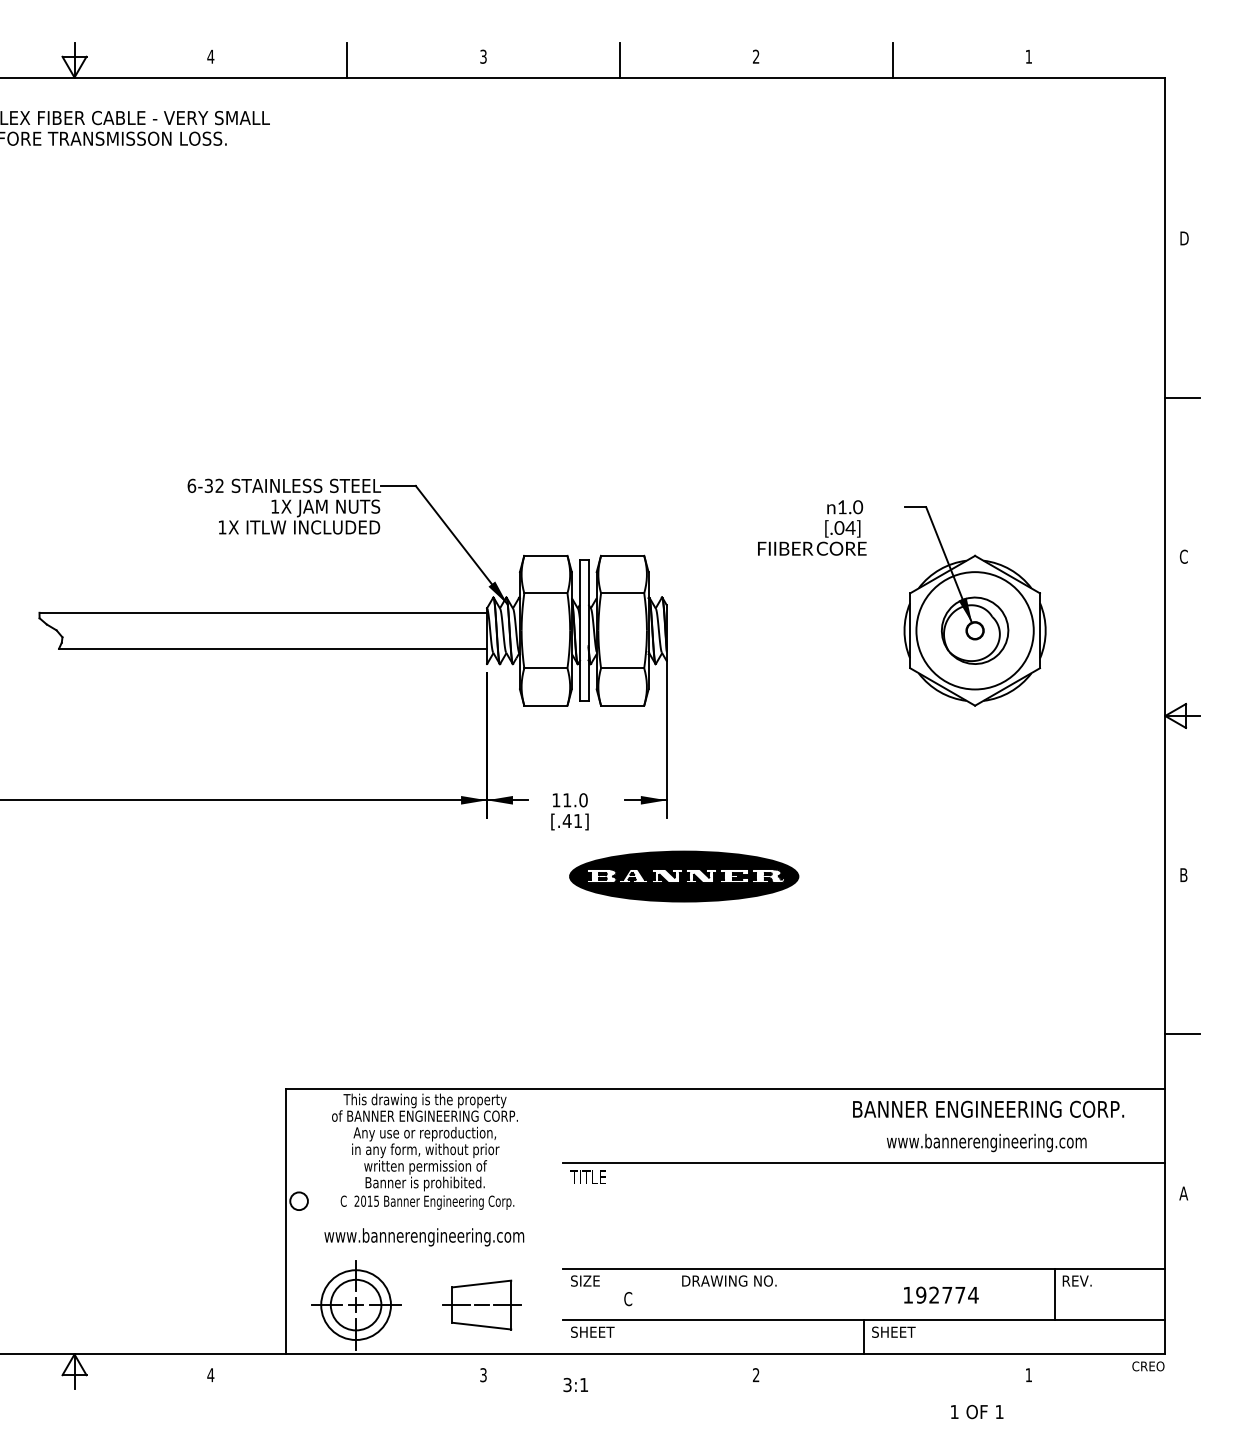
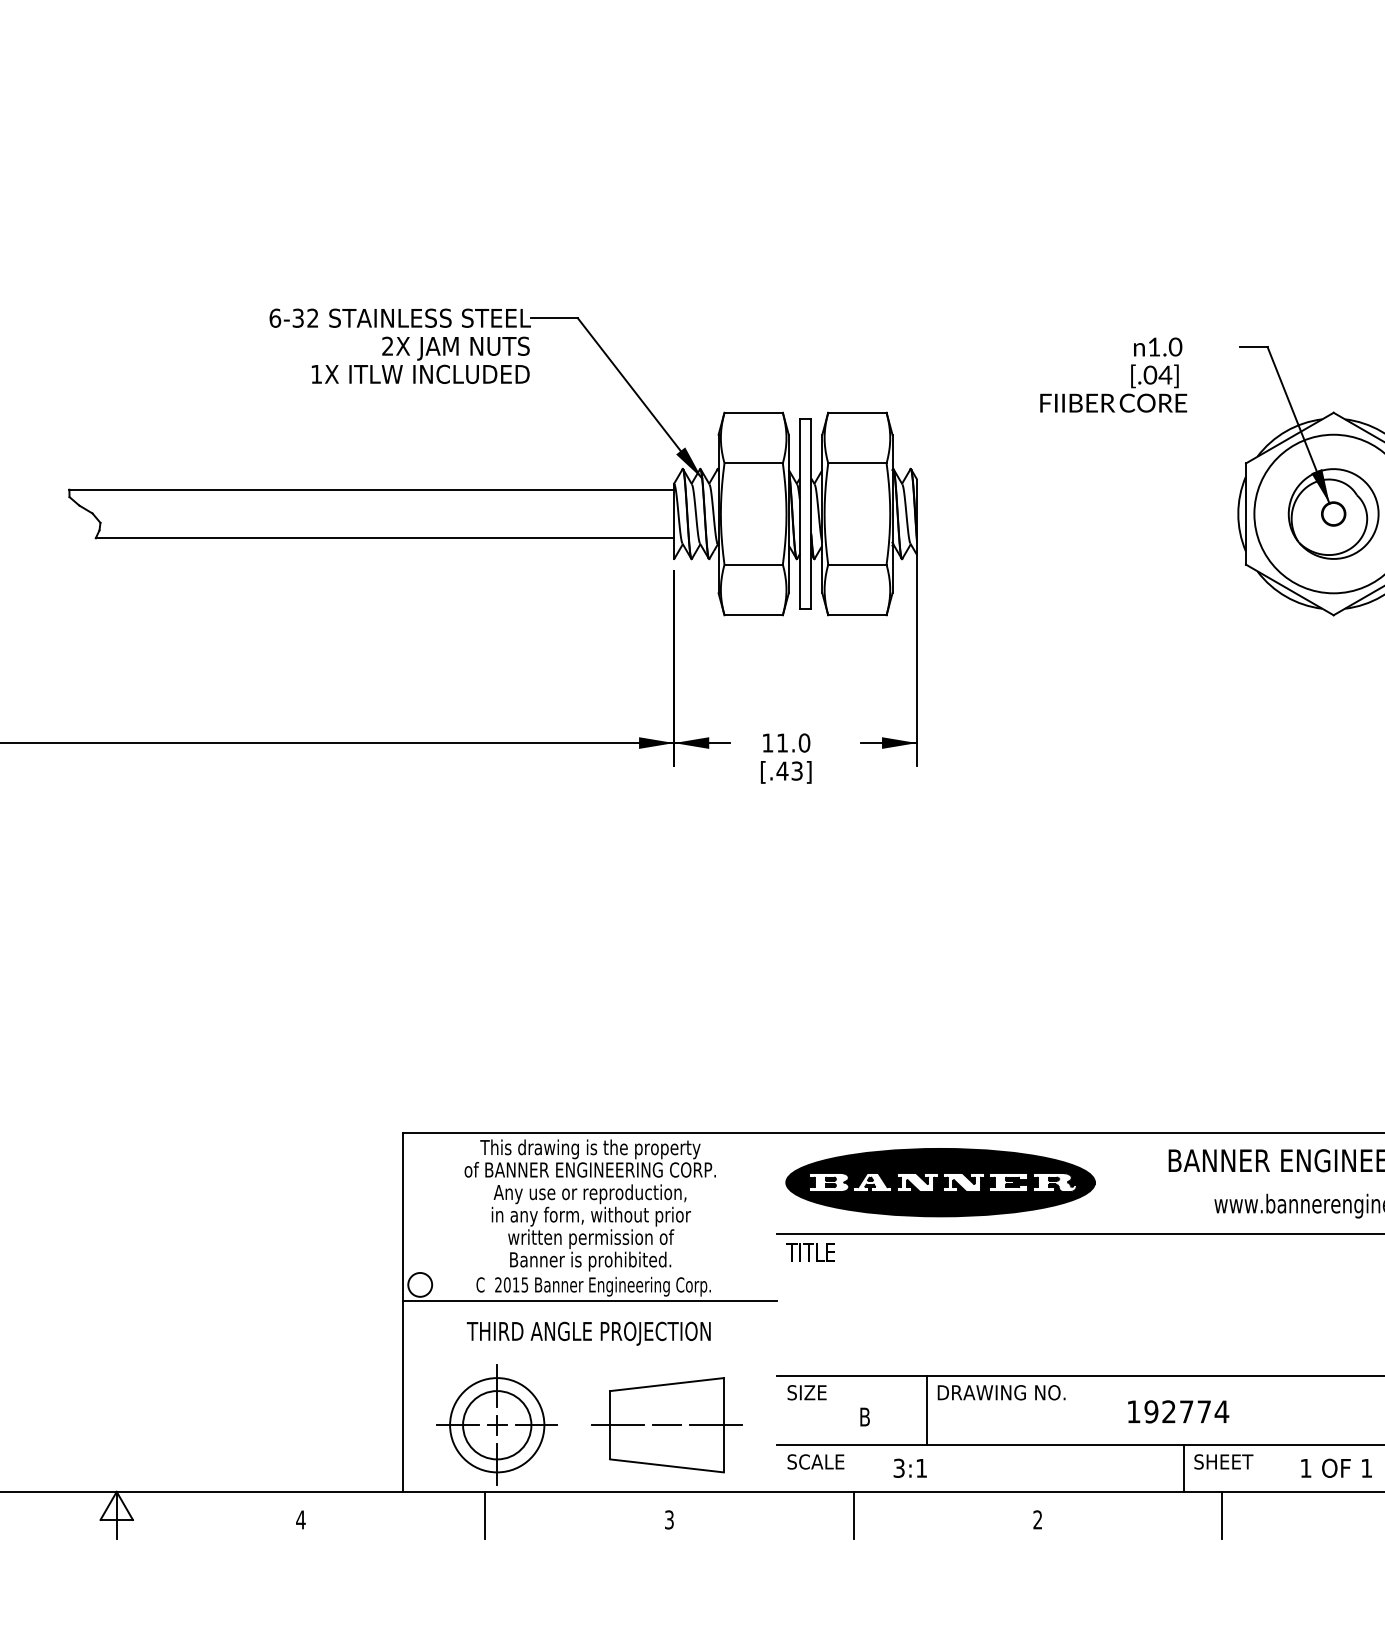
text: (274, 506) -> (386, 346), 1X -> 2X
text: (578, 820) -> (797, 770), [.41] -> [.43]
part: (684, 876) -> (940, 1182), moved
line: (424, 1213) -> (589, 1301), added
text: (424, 1237) -> (589, 1333), www.bannerengineering.com -> THIRD ANGLE PROJECTION
line: (673, 1293) -> (926, 1409), added
text: (941, 1294) -> (1178, 1410), moved
text: (628, 1299) -> (865, 1417), C -> B
part: (481, 1304) -> (666, 1424), size x1.43
text: (596, 1331) -> (822, 1460), SHEET -> SCALE
line: (347, 1371) -> (485, 1514), added
line: (619, 1371) -> (853, 1514), added
line: (892, 1371) -> (1222, 1514), added
text: (575, 1384) -> (909, 1467), moved
text: (977, 1412) -> (1336, 1469), moved

